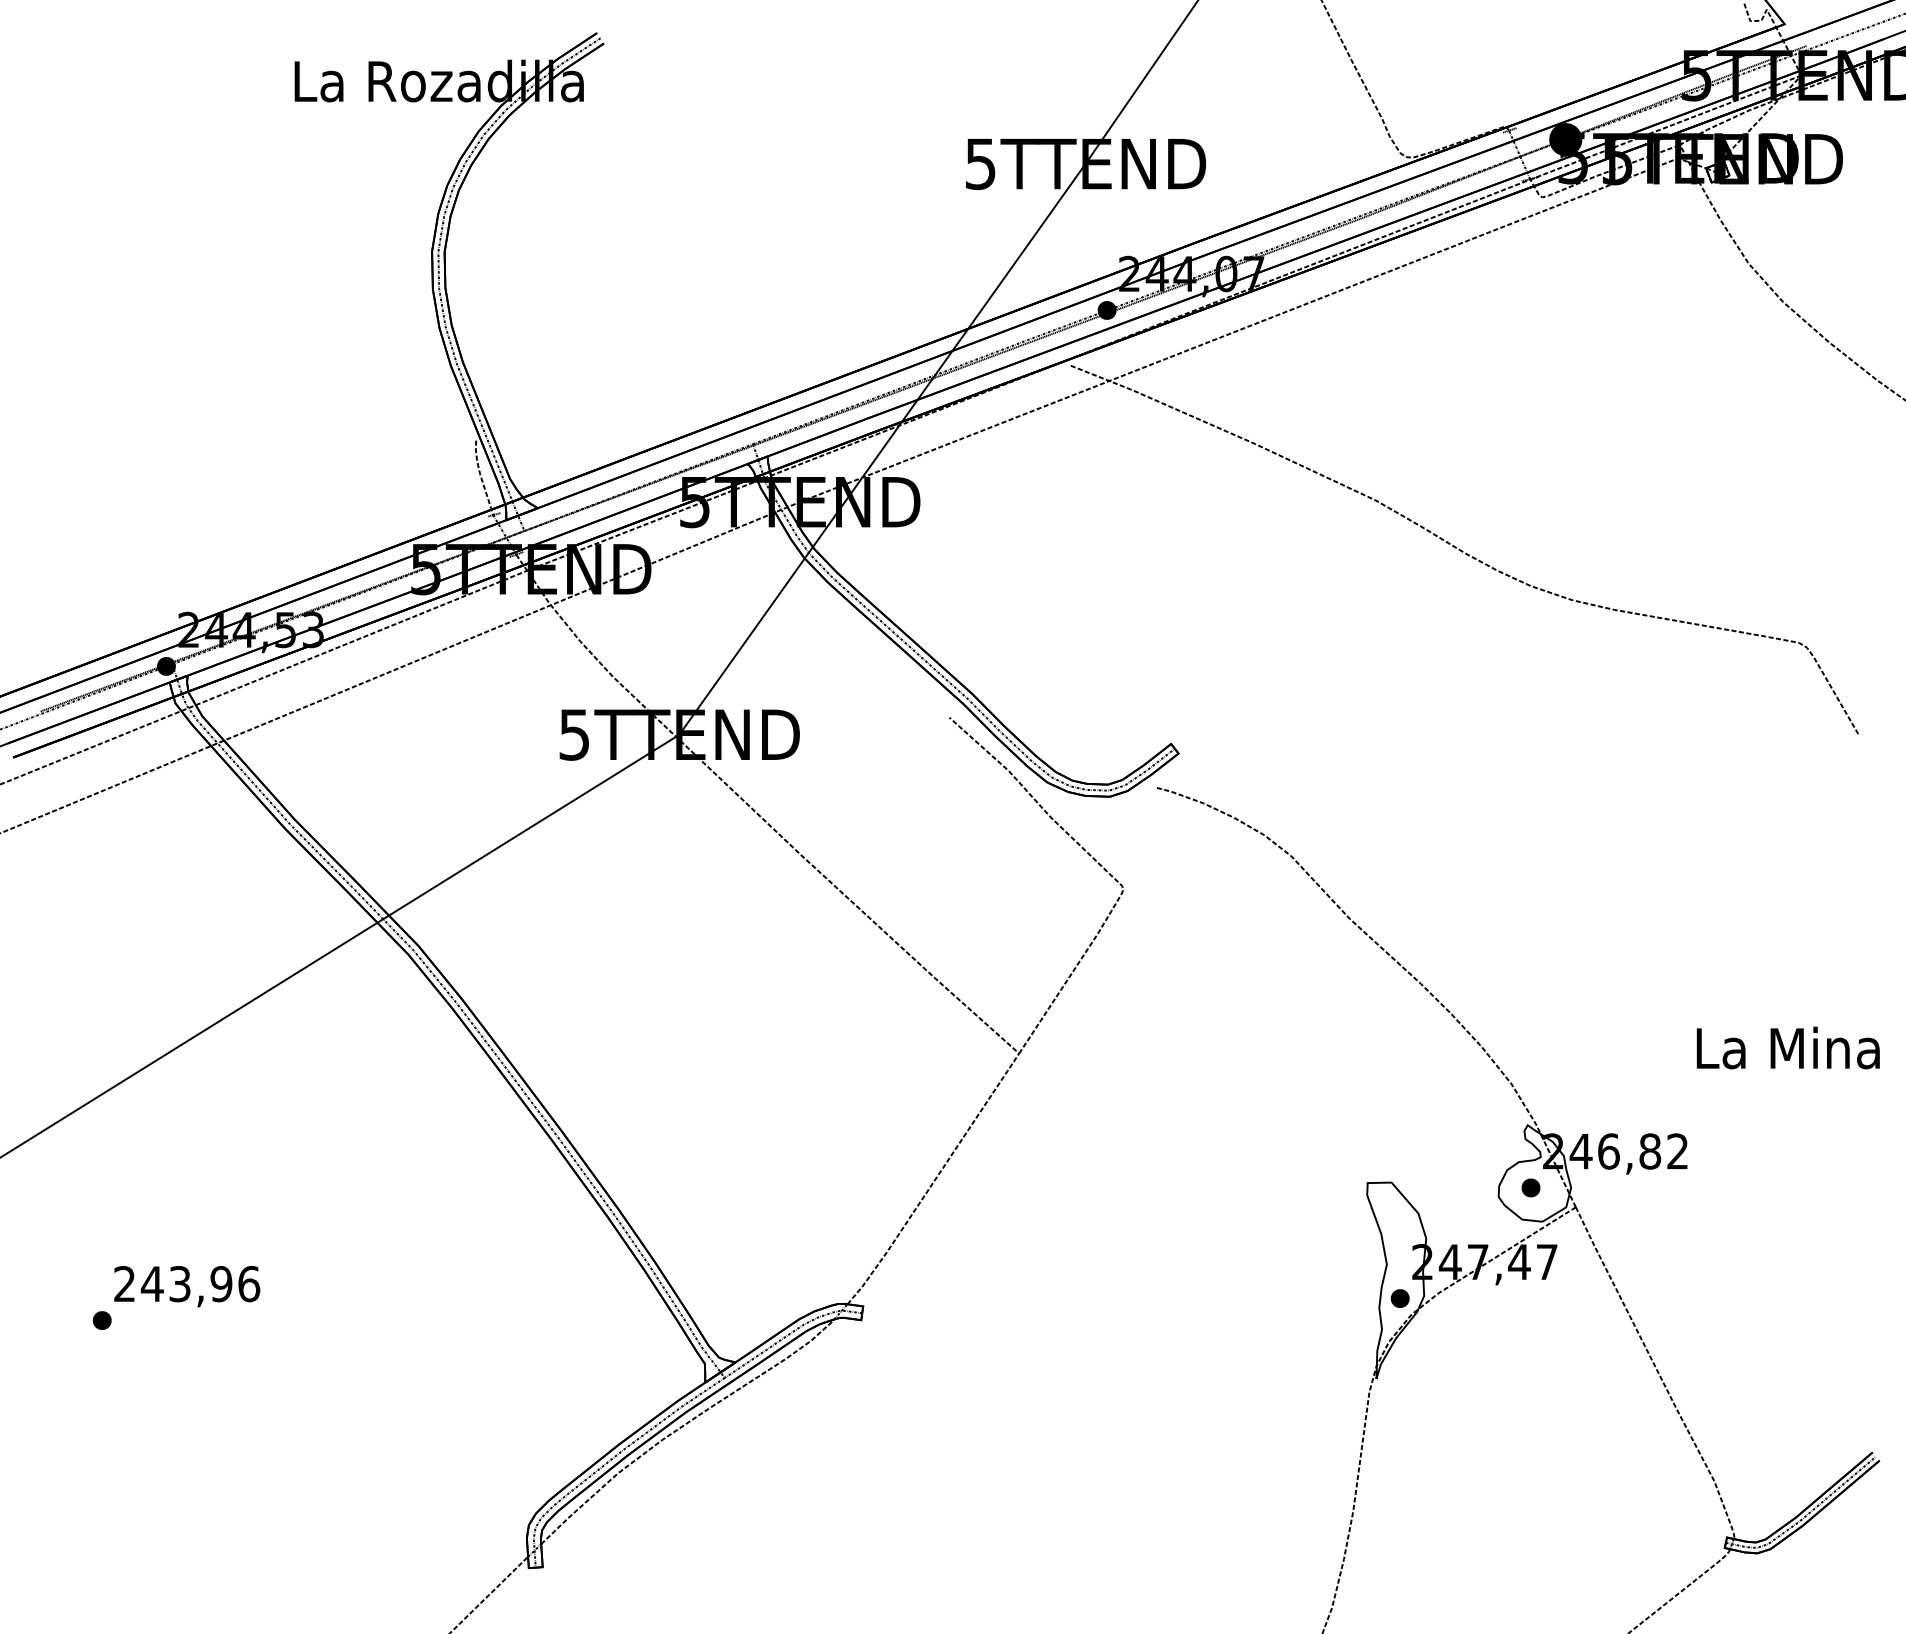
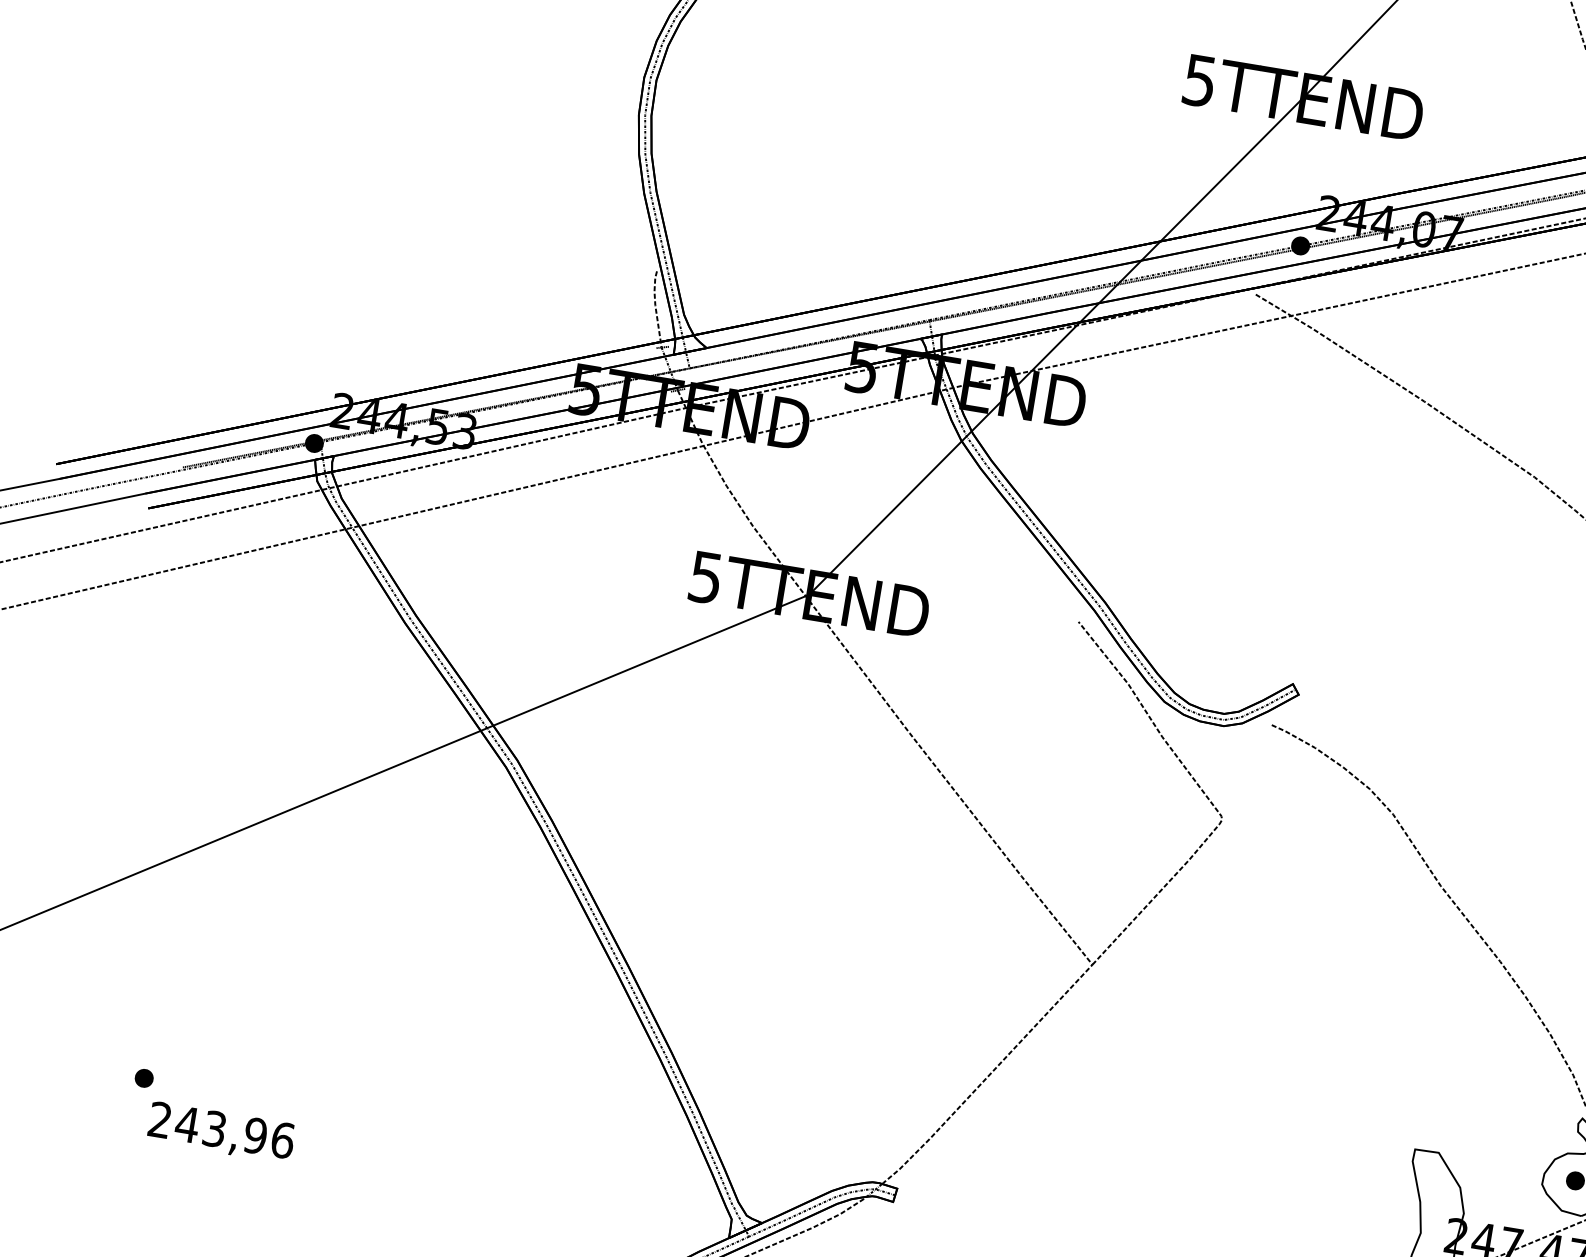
text: (187, 1286) -> (221, 1132), moved

